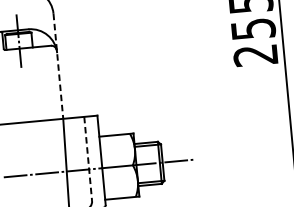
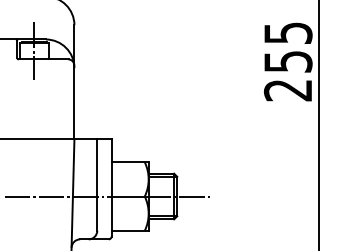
line: (58, 66) -> (74, 82), dashed -> solid
line: (88, 159) -> (97, 185), dashed -> solid

